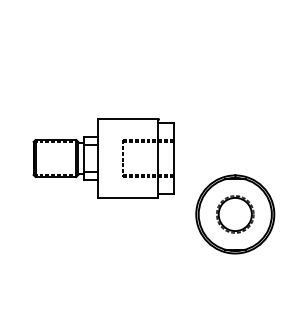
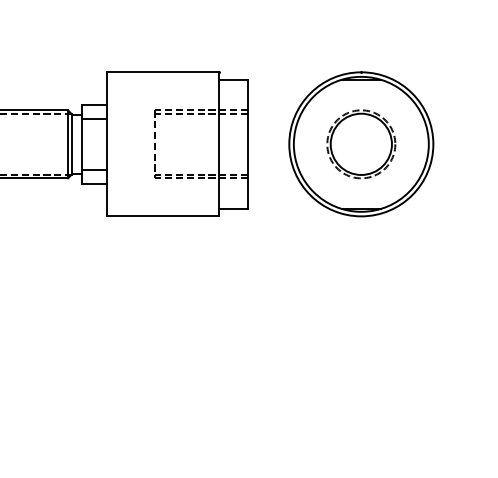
part: (235, 214) -> (361, 144), moved

